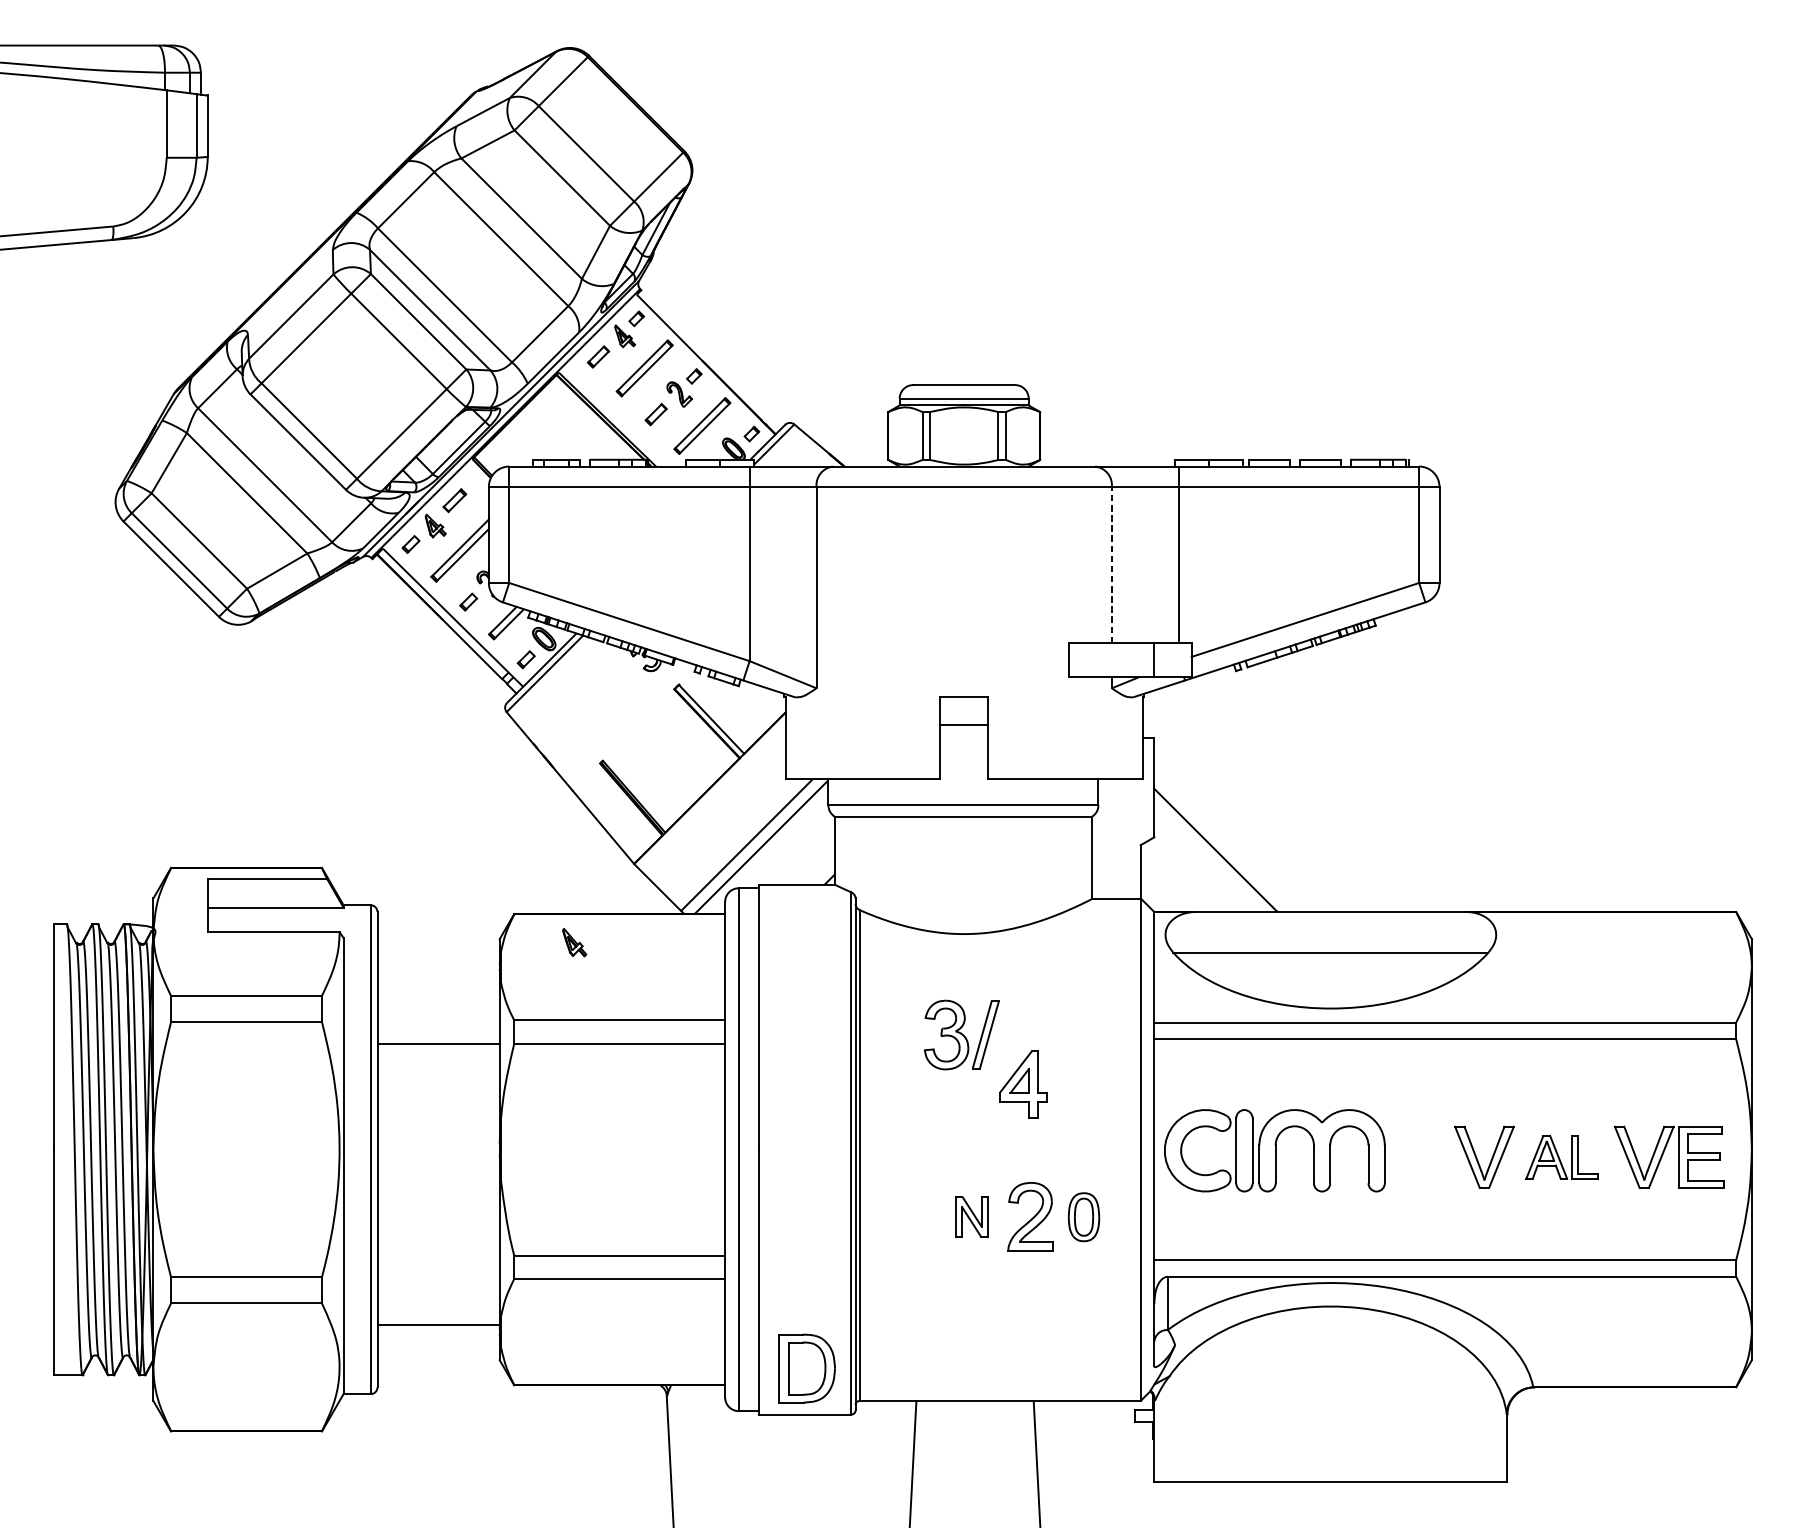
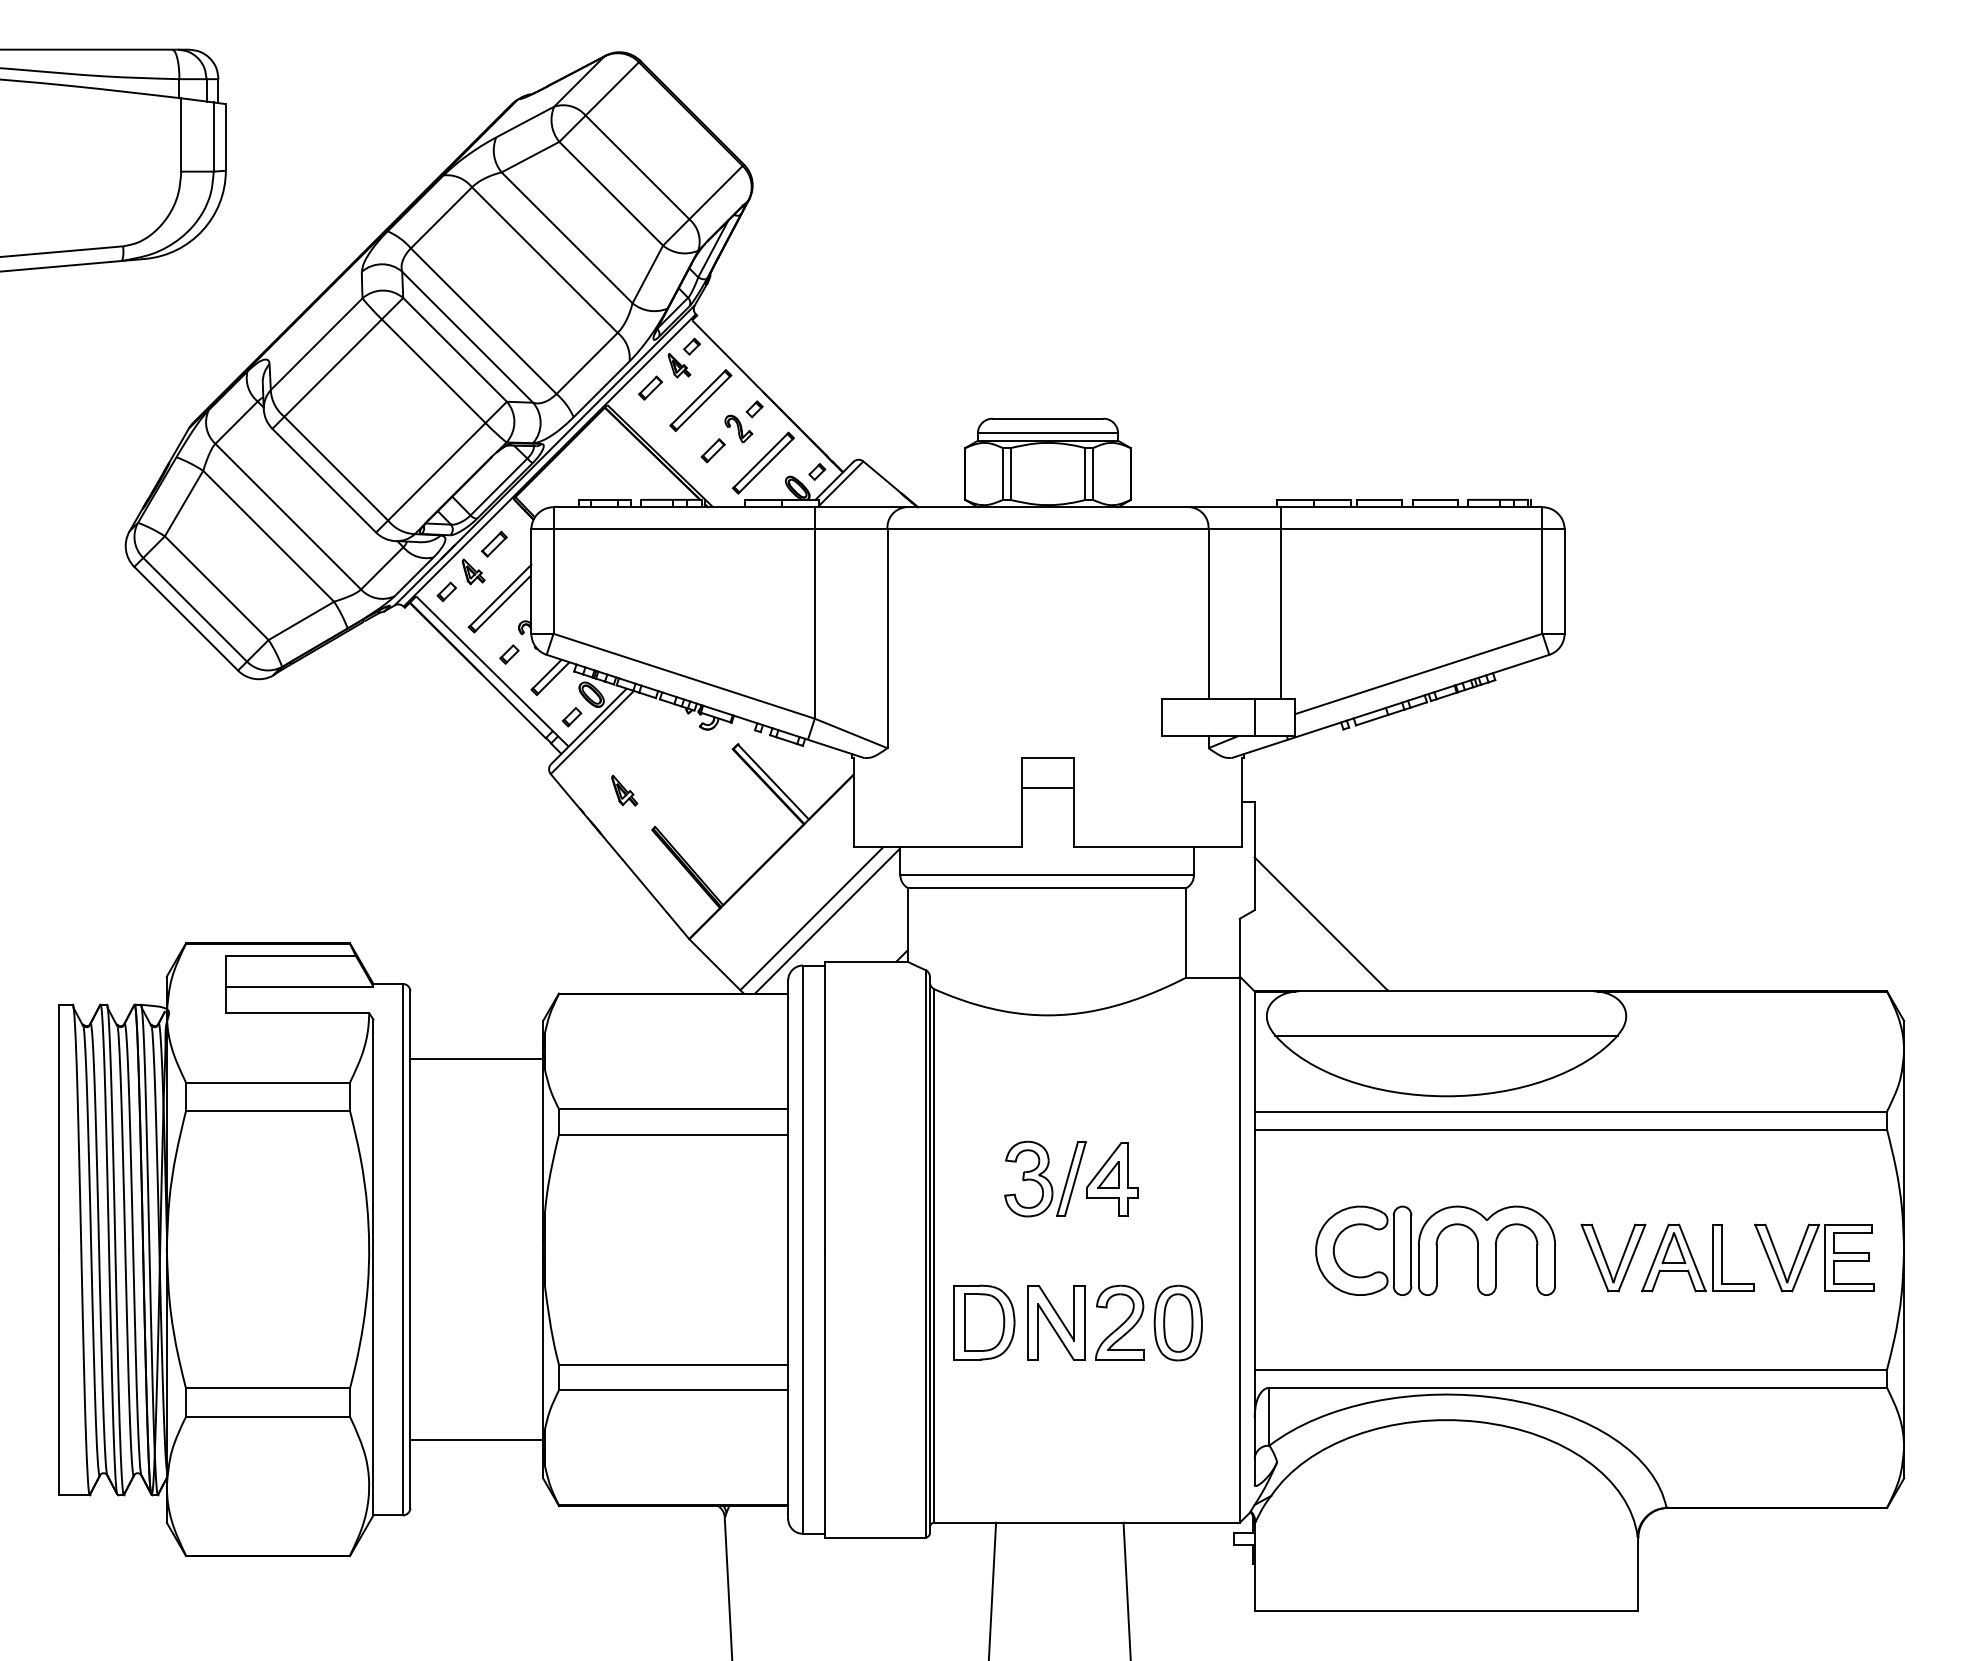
line: (1111, 565) -> (1208, 614), dashed -> solid
part: (574, 942) -> (624, 790), moved
part: (961, 1034) -> (1045, 1178), moved
line: (438, 1044) -> (476, 1059), moved
part: (1274, 1150) -> (1435, 1250), moved
part: (1561, 1156) -> (1697, 1257), size x1.43
part: (972, 1216) -> (1056, 1322), size x1.67
part: (1083, 1216) -> (1177, 1322), size x1.43
part: (807, 1368) -> (984, 1322), moved

